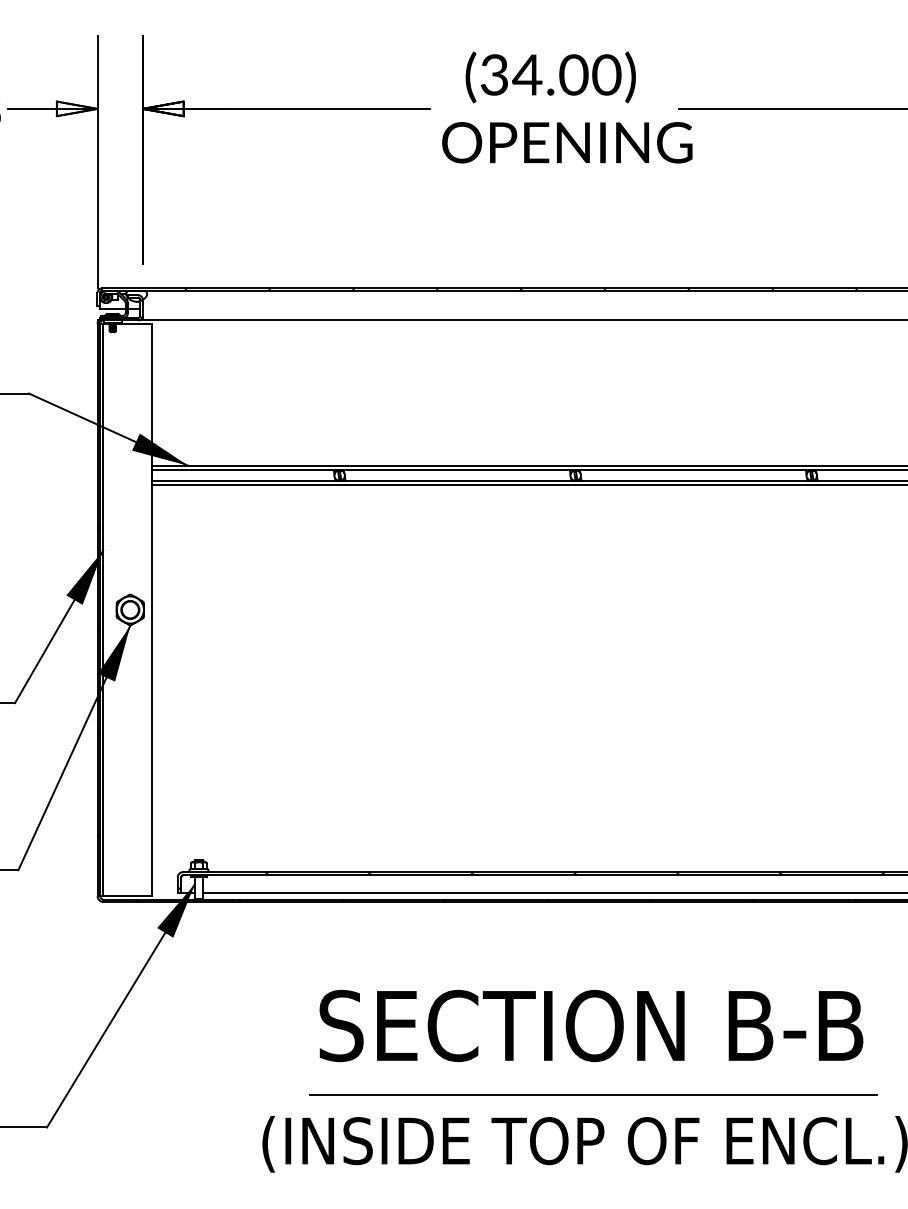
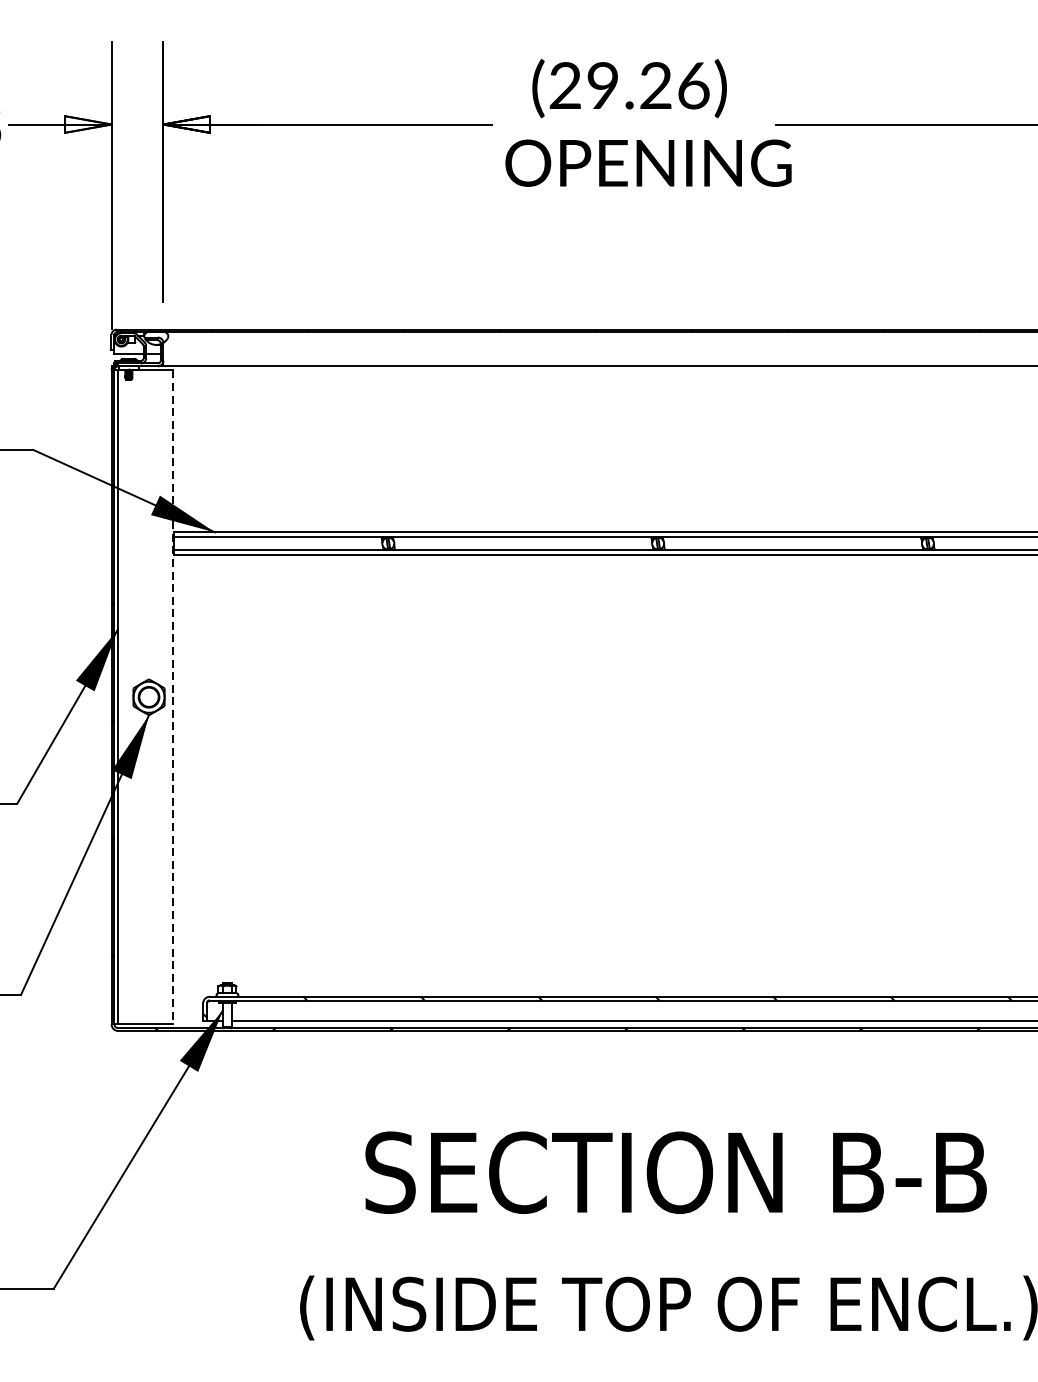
text: (550, 74) -> (629, 85), (34.00) -> (29.26)
line: (151, 609) -> (173, 696), solid -> dashed
line: (593, 1094) -> (678, 1251), removed

